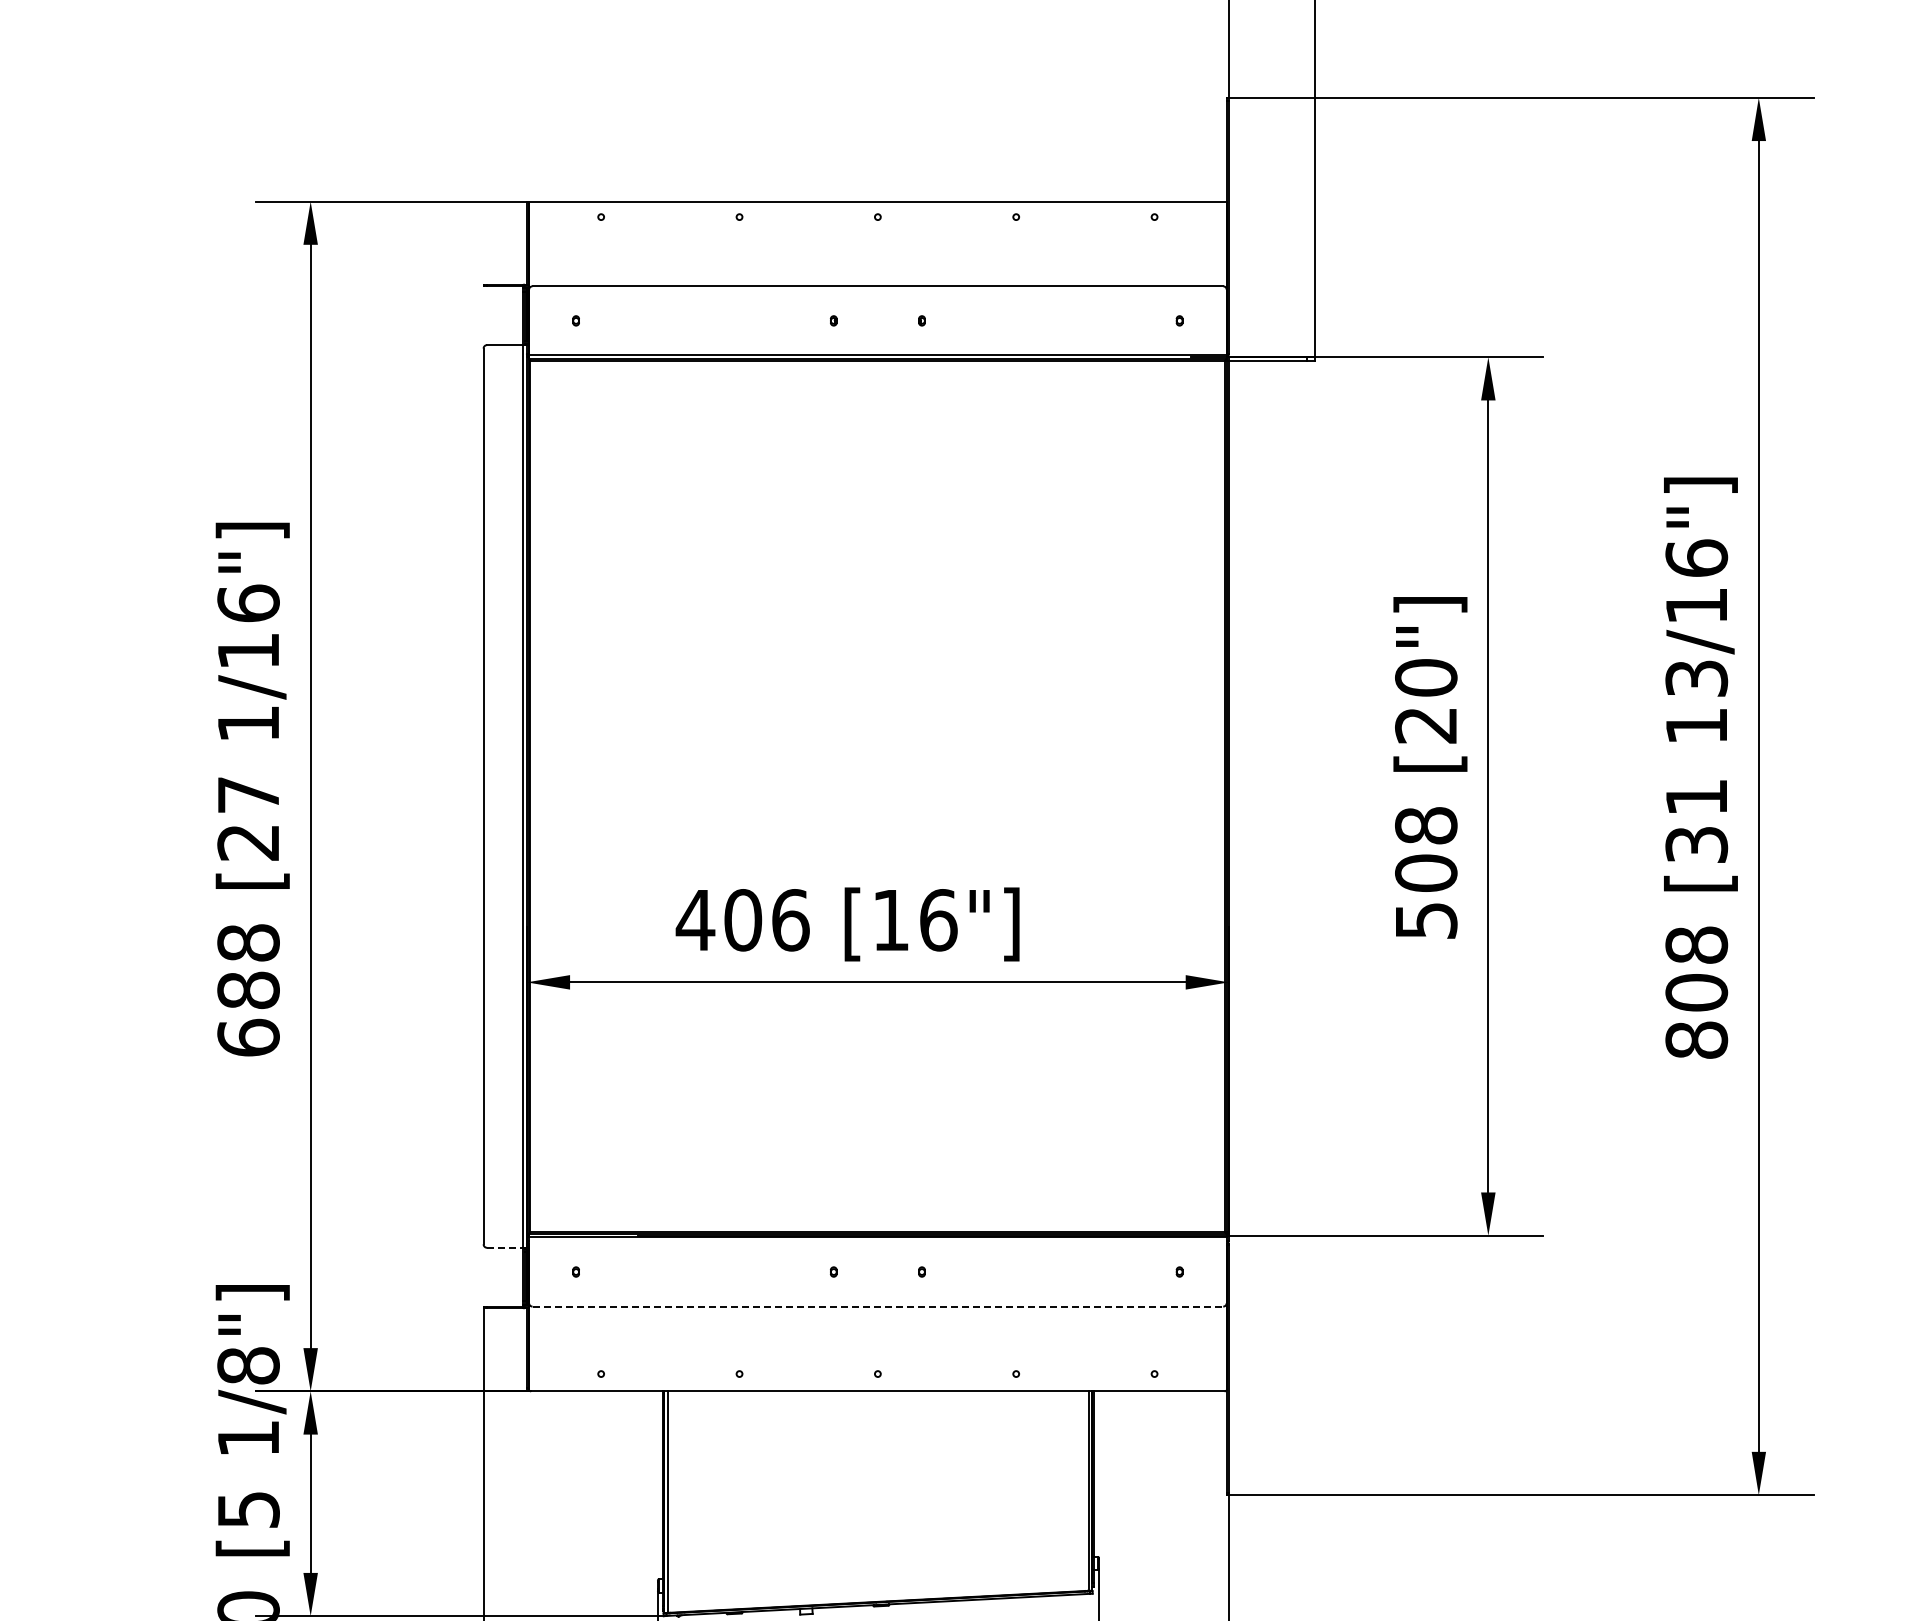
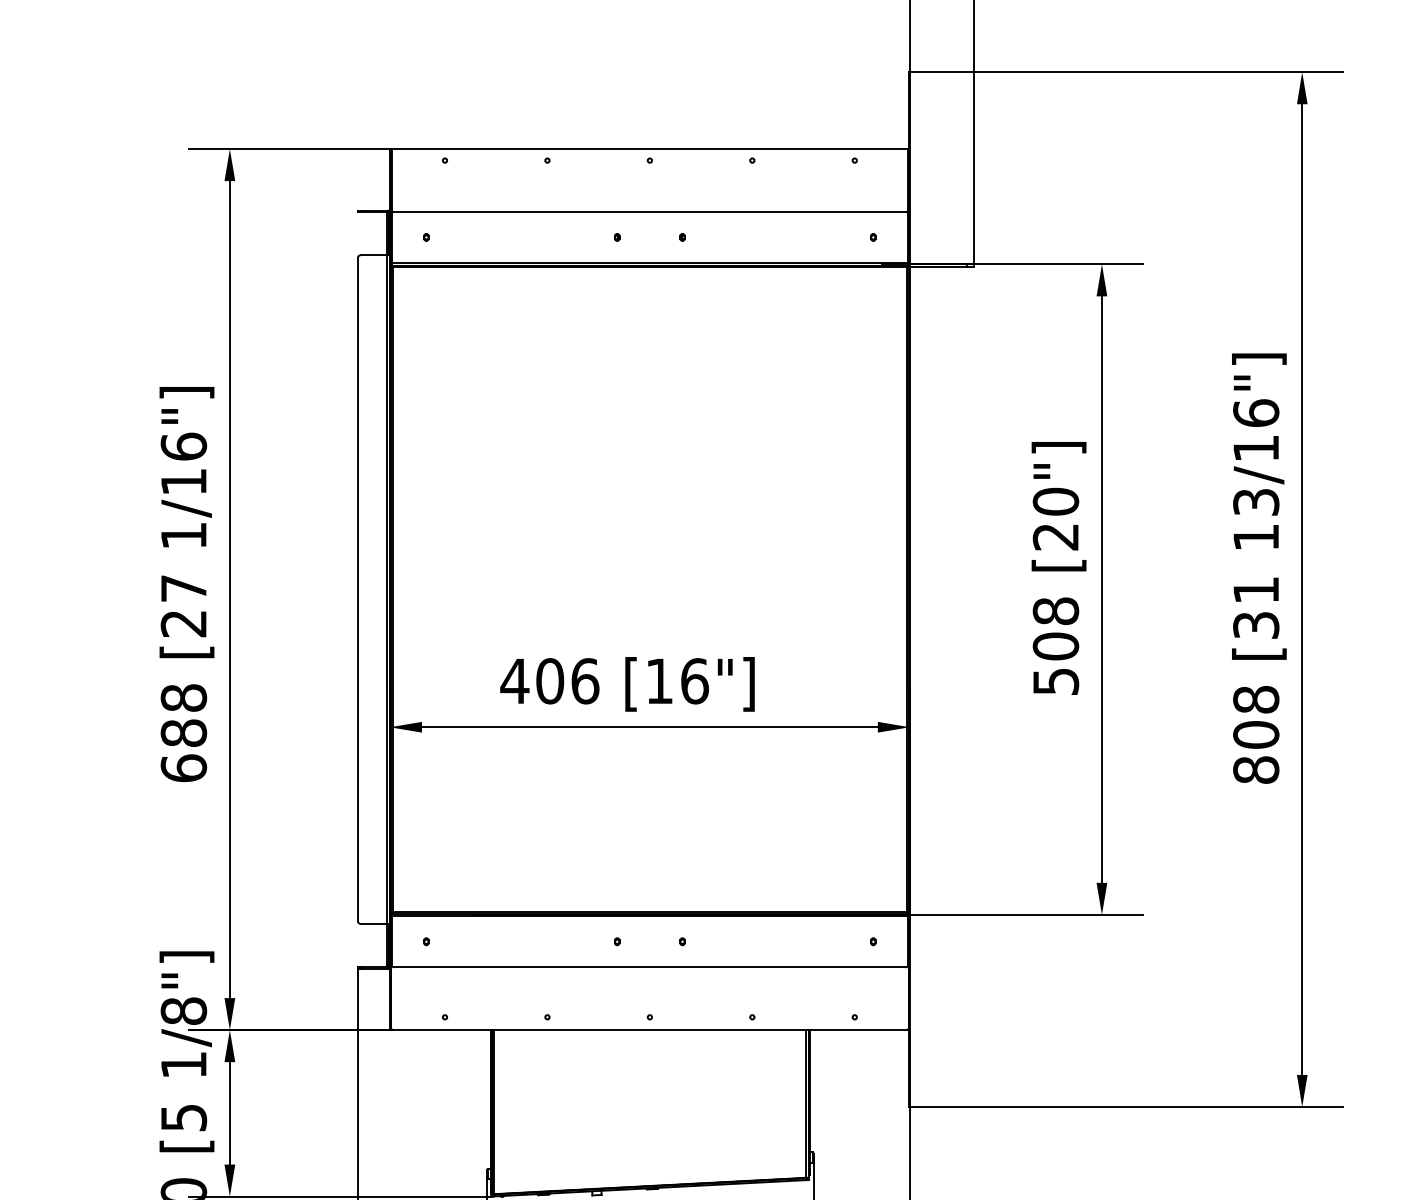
line: (505, 1247) -> (374, 923), dashed -> solid
line: (878, 1306) -> (650, 967), dashed -> solid

